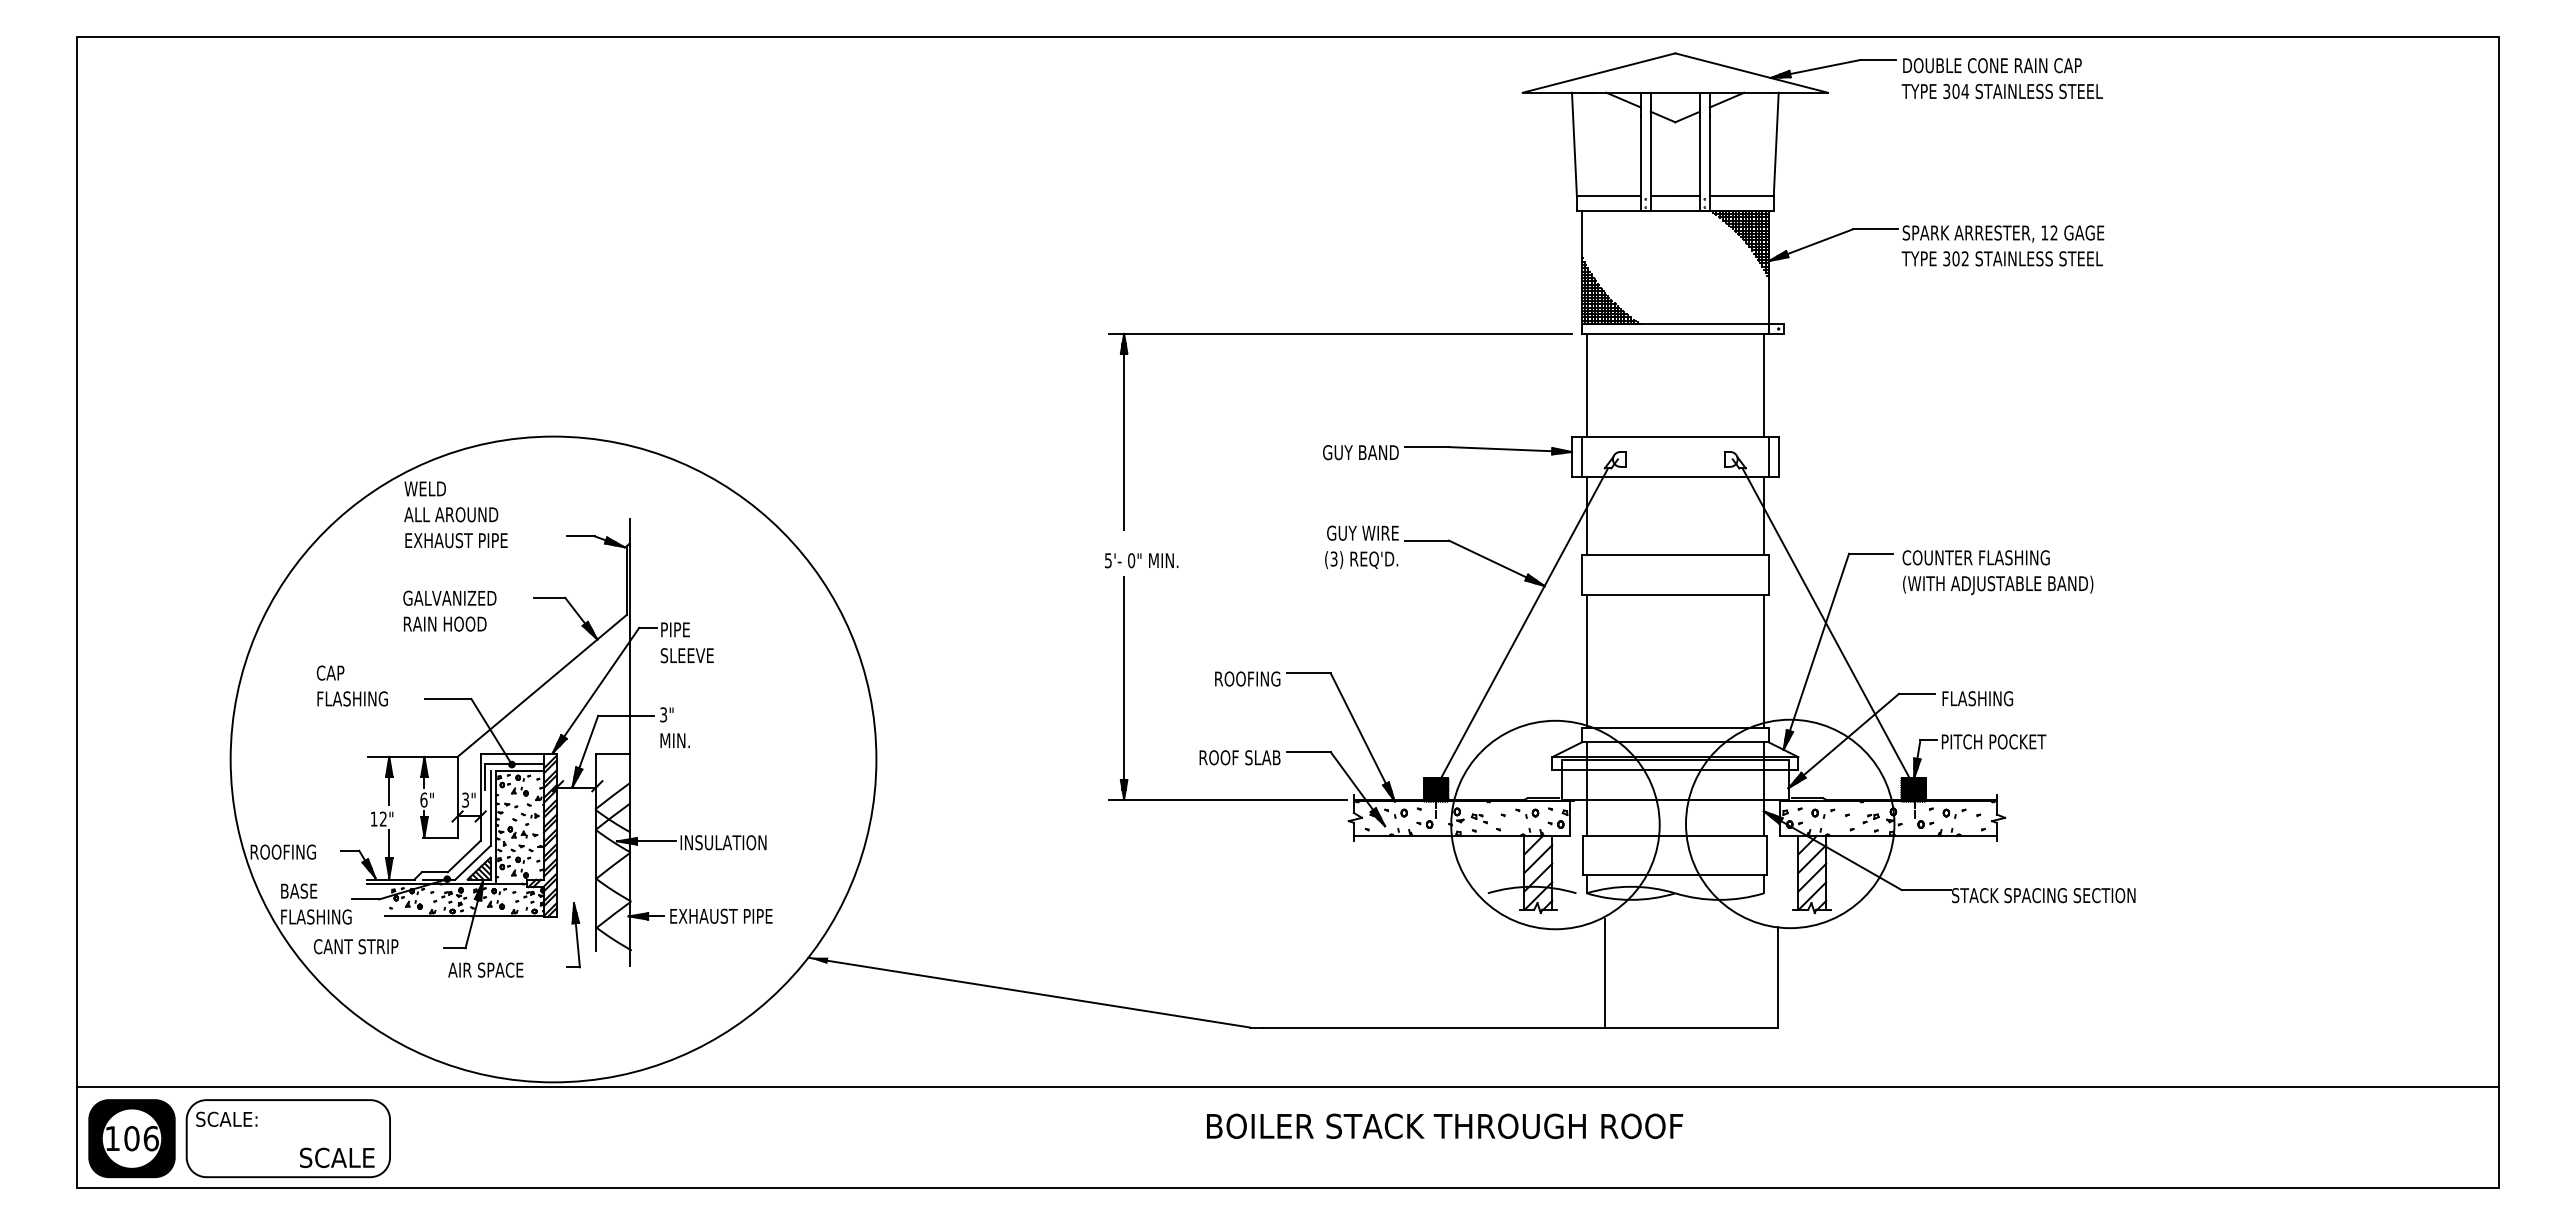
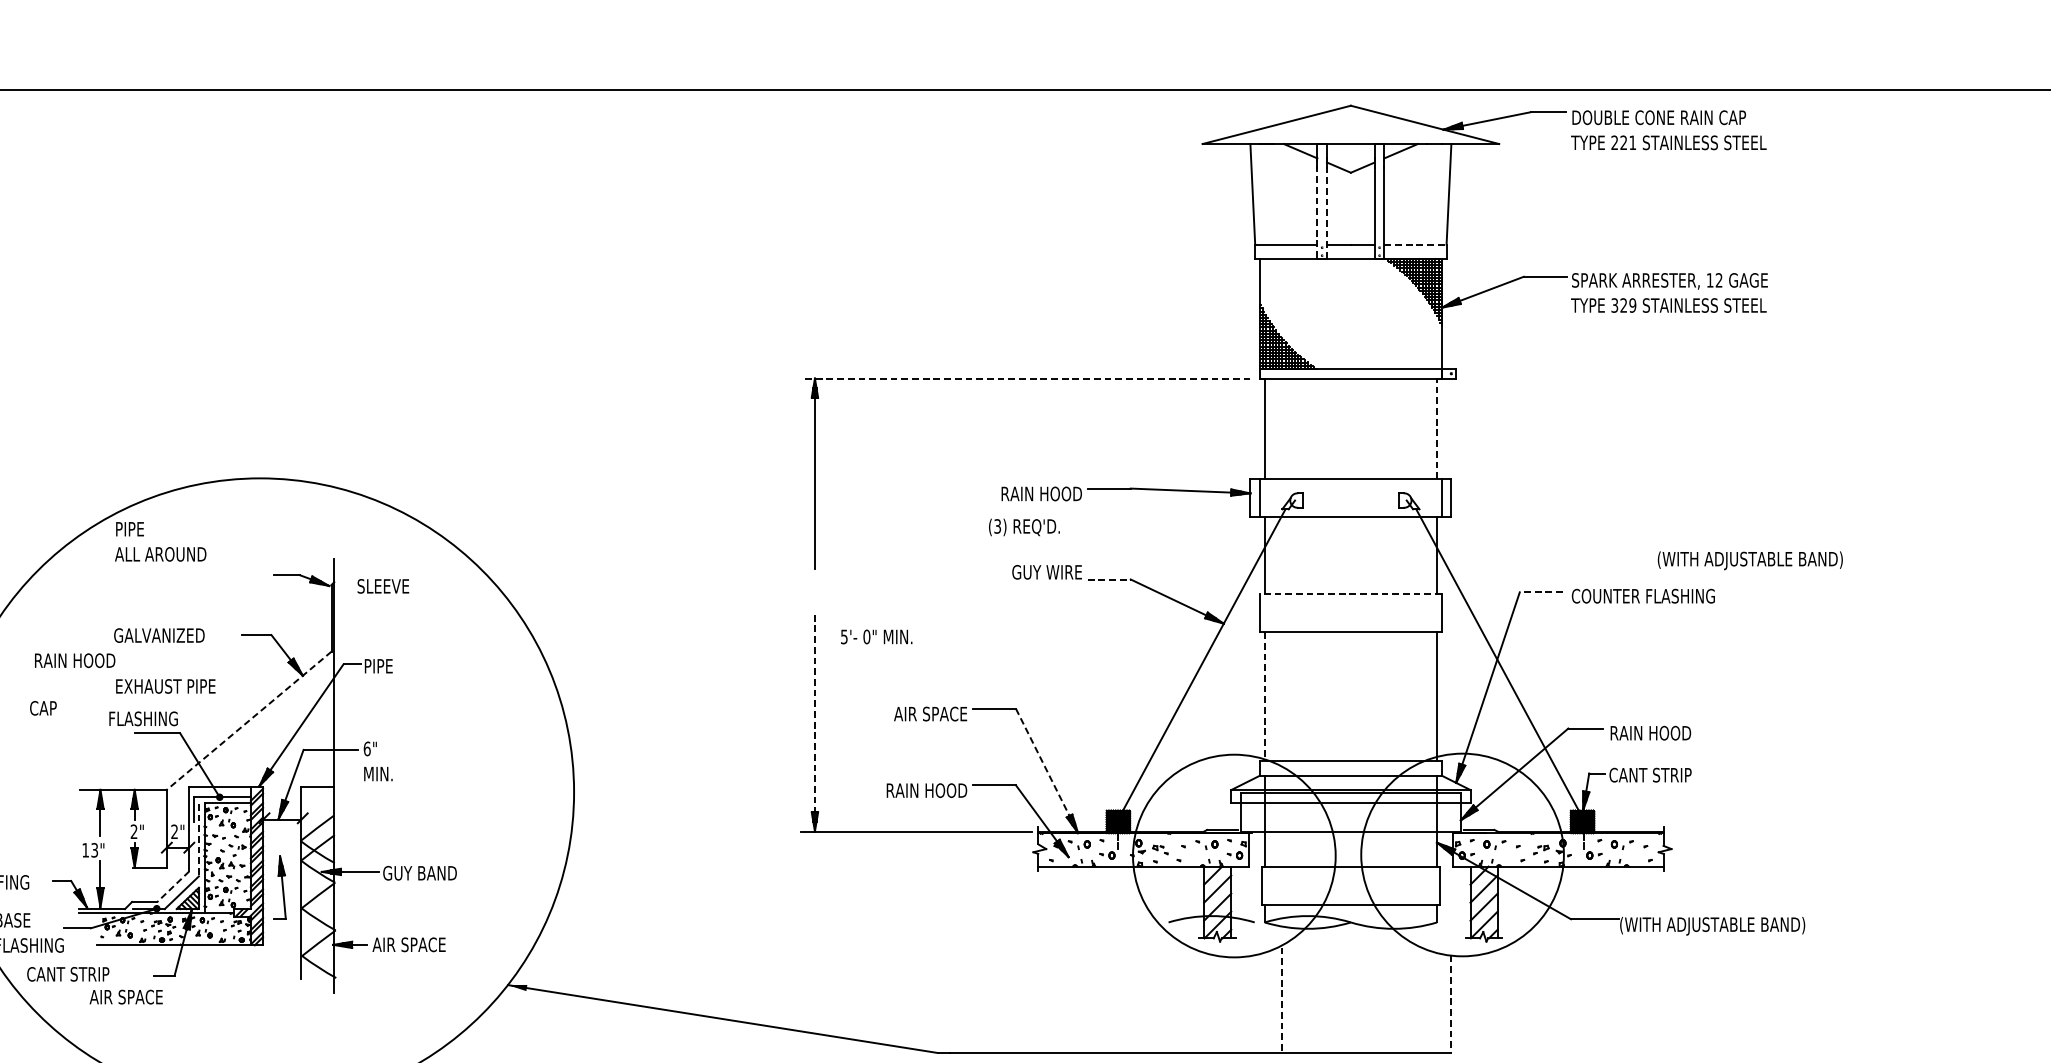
text: (1956, 91) -> (1624, 142), 304 -> 221
line: (1640, 162) -> (1317, 211), solid -> dashed
line: (1650, 162) -> (1326, 211), solid -> dashed
line: (1741, 196) -> (1415, 244), solid -> dashed
text: (1960, 258) -> (1628, 305), 302 -> 329
line: (1340, 333) -> (1025, 378), solid -> dashed
line: (1763, 385) -> (1436, 428), solid -> dashed
text: (1351, 452) -> (1036, 493), GUY BAND -> RAIN HOOD
text: (424, 488) -> (134, 528), WELD -> PIPE
text: (456, 540) -> (165, 686), moved
line: (1427, 540) -> (1109, 579), solid -> dashed
line: (1870, 553) -> (1540, 592), solid -> dashed
line: (1675, 555) -> (1351, 593), solid -> dashed
text: (1141, 560) -> (876, 636), moved
text: (1361, 560) -> (1024, 527), moved
text: (1998, 584) -> (1750, 559), moved
text: (445, 623) -> (75, 660), moved
text: (686, 655) -> (382, 586), moved
line: (1586, 661) -> (1264, 697), solid -> dashed
text: (1242, 678) -> (930, 713), ROOFING -> AIR SPACE
line: (542, 685) -> (249, 720), solid -> dashed
line: (1124, 688) -> (815, 723), solid -> dashed
text: (352, 698) -> (143, 718), moved
text: (1984, 698) -> (1651, 733), FLASHING -> RAIN HOOD
text: (663, 714) -> (367, 748), 3" -> 6"
line: (1362, 737) -> (1046, 770), solid -> dashed
text: (1993, 741) -> (1660, 774), PITCH POCKET -> CANT STRIP
text: (1239, 757) -> (927, 790), ROOF SLAB -> RAIN HOOD
text: (423, 799) -> (133, 831), 6" -> 2"
text: (465, 800) -> (174, 832), 3" -> 2"
line: (490, 809) -> (198, 840), solid -> dashed
text: (383, 819) -> (94, 850), 12" -> 13"
text: (723, 842) -> (425, 873), INSULATION -> GUY BAND
line: (464, 856) -> (173, 886), solid -> dashed
text: (2047, 896) -> (1712, 925), STACK SPACING SECTION -> (WITH ADJUSTABLE BAND)
text: (720, 915) -> (422, 944), EXHAUST PIPE -> AIR SPACE
part: (573, 935) -> (279, 887), moved
text: (485, 969) -> (125, 996), moved
line: (1604, 973) -> (1282, 1000), solid -> dashed
line: (1778, 978) -> (1451, 1005), solid -> dashed

